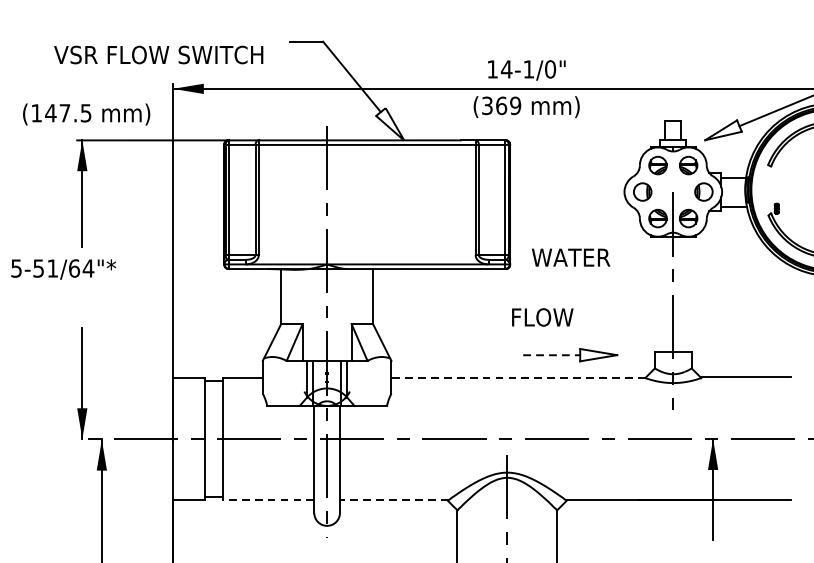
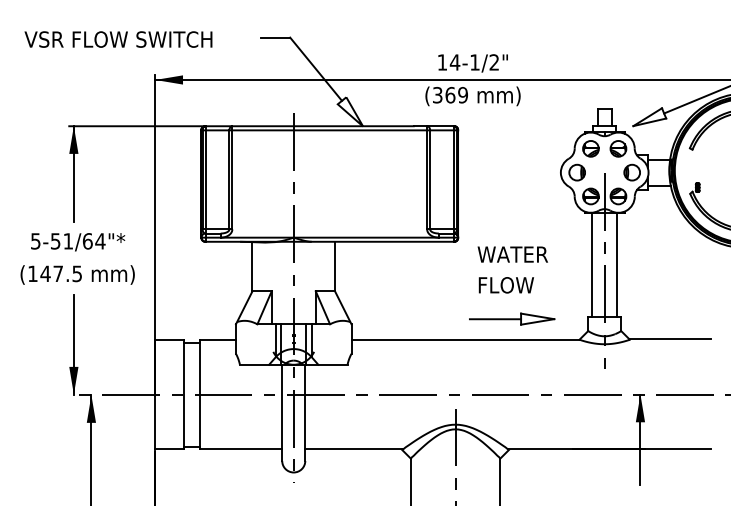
text: (158, 54) -> (118, 39), moved
text: (550, 69) -> (494, 62), 14-1/0" -> 14-1/2"
text: (86, 113) -> (77, 274), moved
text: (570, 257) -> (512, 254), moved
text: (64, 269) -> (78, 242), moved
line: (659, 294) -> (592, 264), added
line: (687, 294) -> (617, 264), added
text: (541, 317) -> (505, 285), moved
line: (551, 355) -> (495, 319), dashed -> solid
line: (518, 377) -> (465, 339), dashed -> solid
line: (267, 500) -> (240, 449), dashed -> solid
line: (394, 500) -> (354, 449), dashed -> solid

